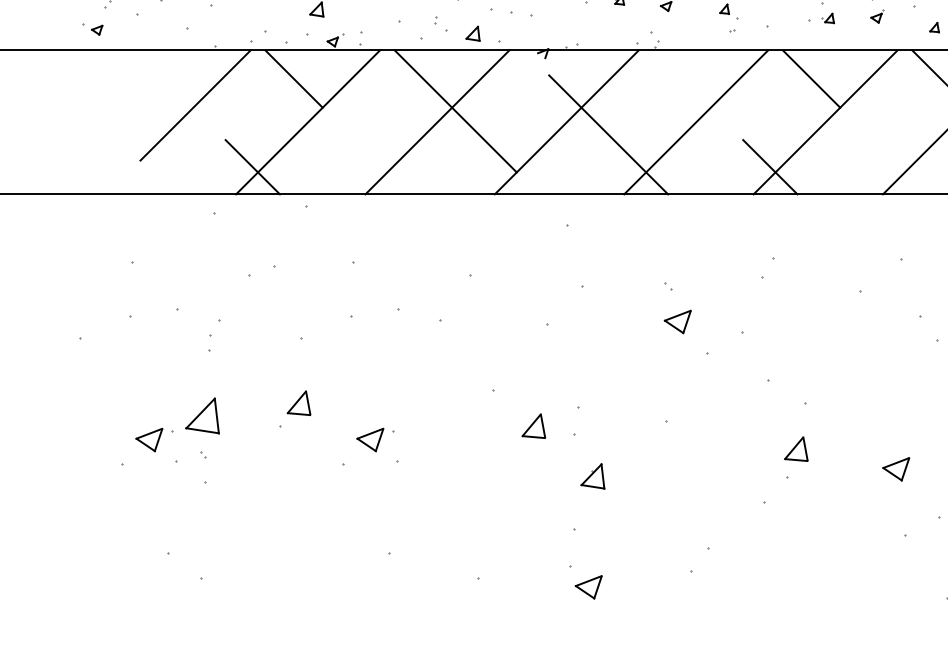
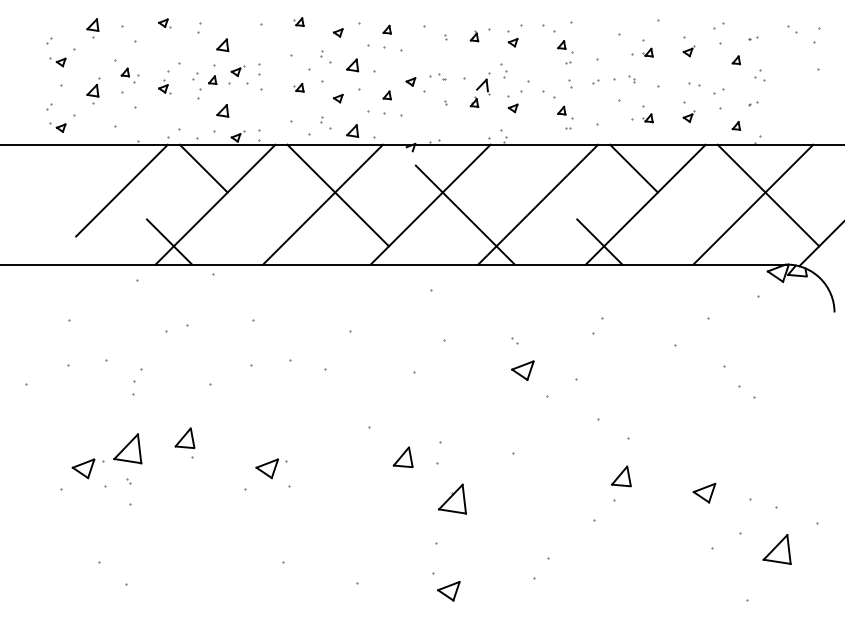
part: (92, 29) -> (57, 127), moved
part: (298, 402) -> (184, 437), moved
part: (591, 475) -> (451, 498), size x1.43

